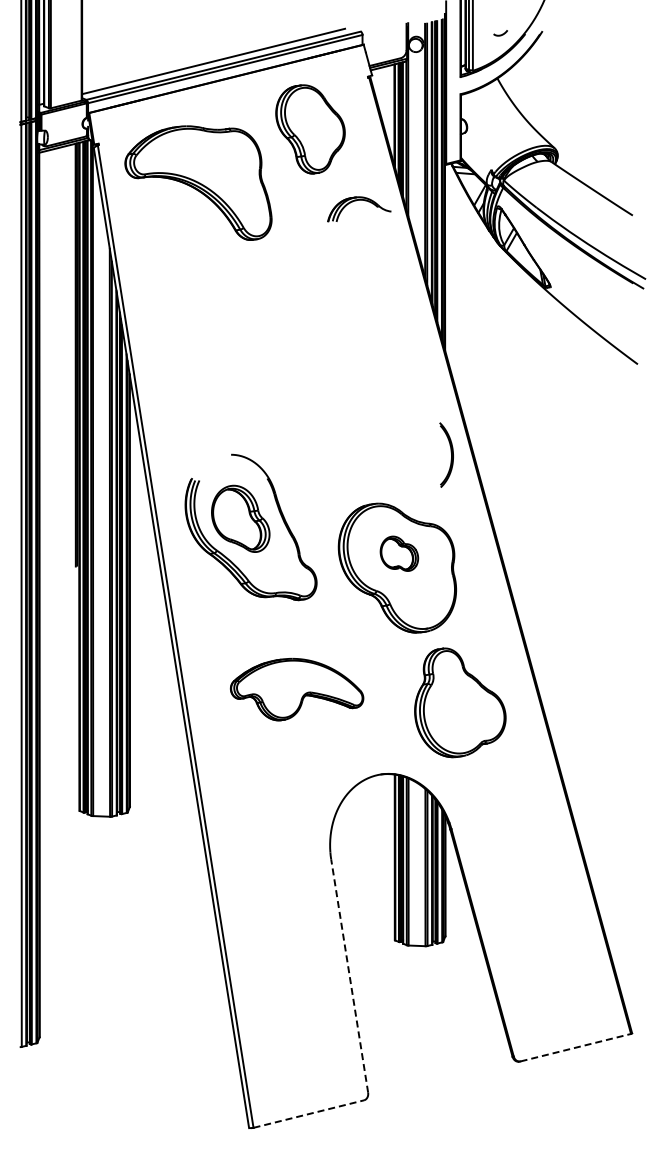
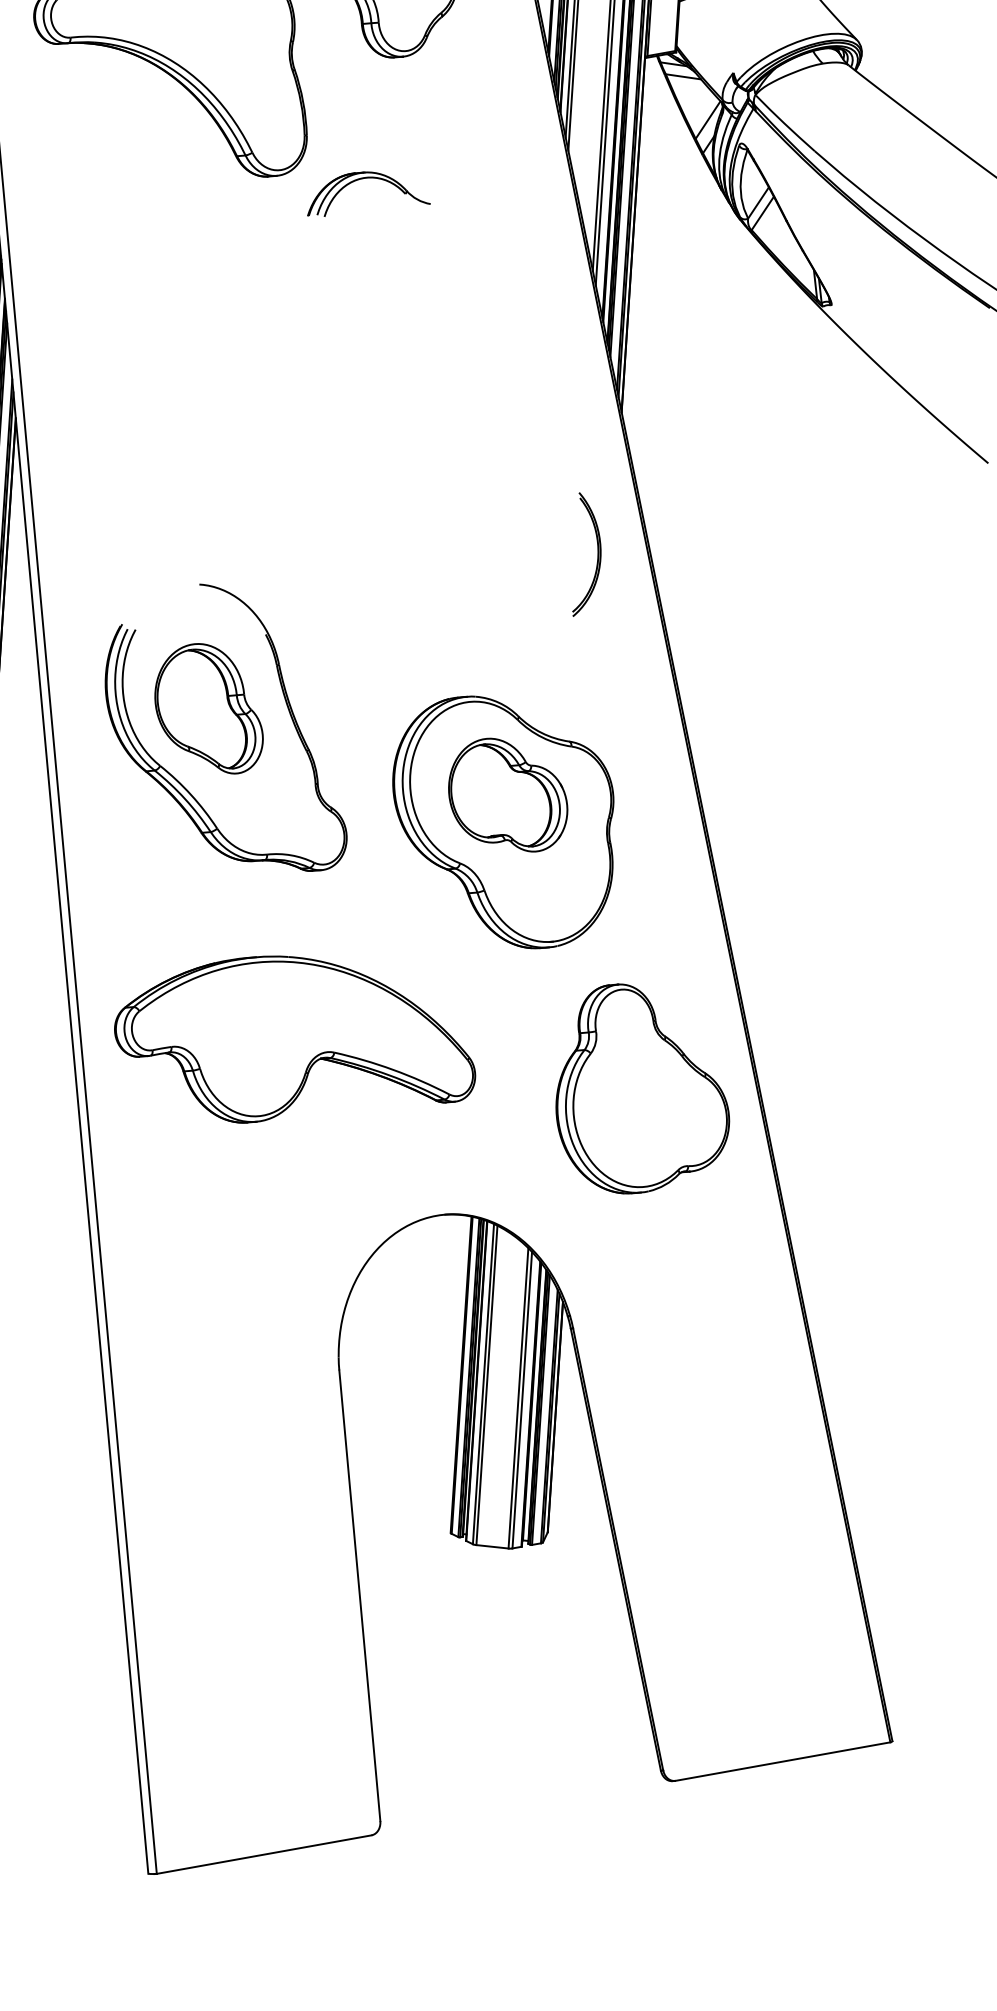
part: (356, 201) -> (365, 180), moved
part: (446, 454) -> (588, 554), moved
part: (399, 553) -> (508, 794), size x1.67
part: (296, 689) -> (294, 1041), size x1.43
part: (460, 702) -> (644, 1089), moved
line: (349, 975) -> (359, 1594), dashed -> solid
line: (575, 1047) -> (782, 1761), dashed -> solid
line: (308, 1114) -> (263, 1855), dashed -> solid

